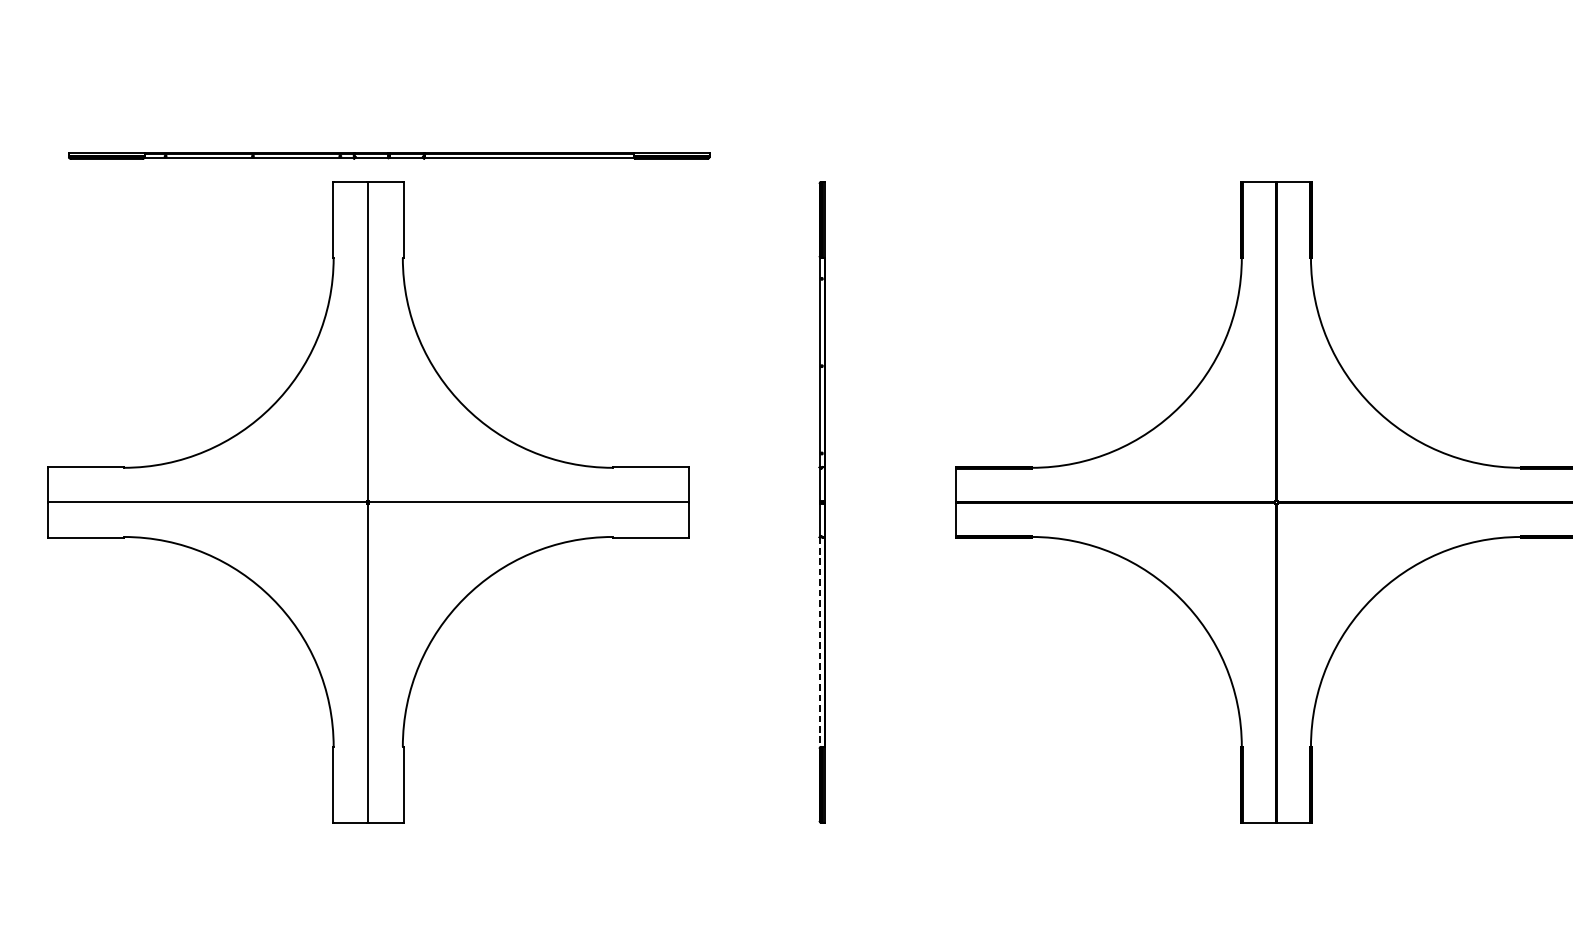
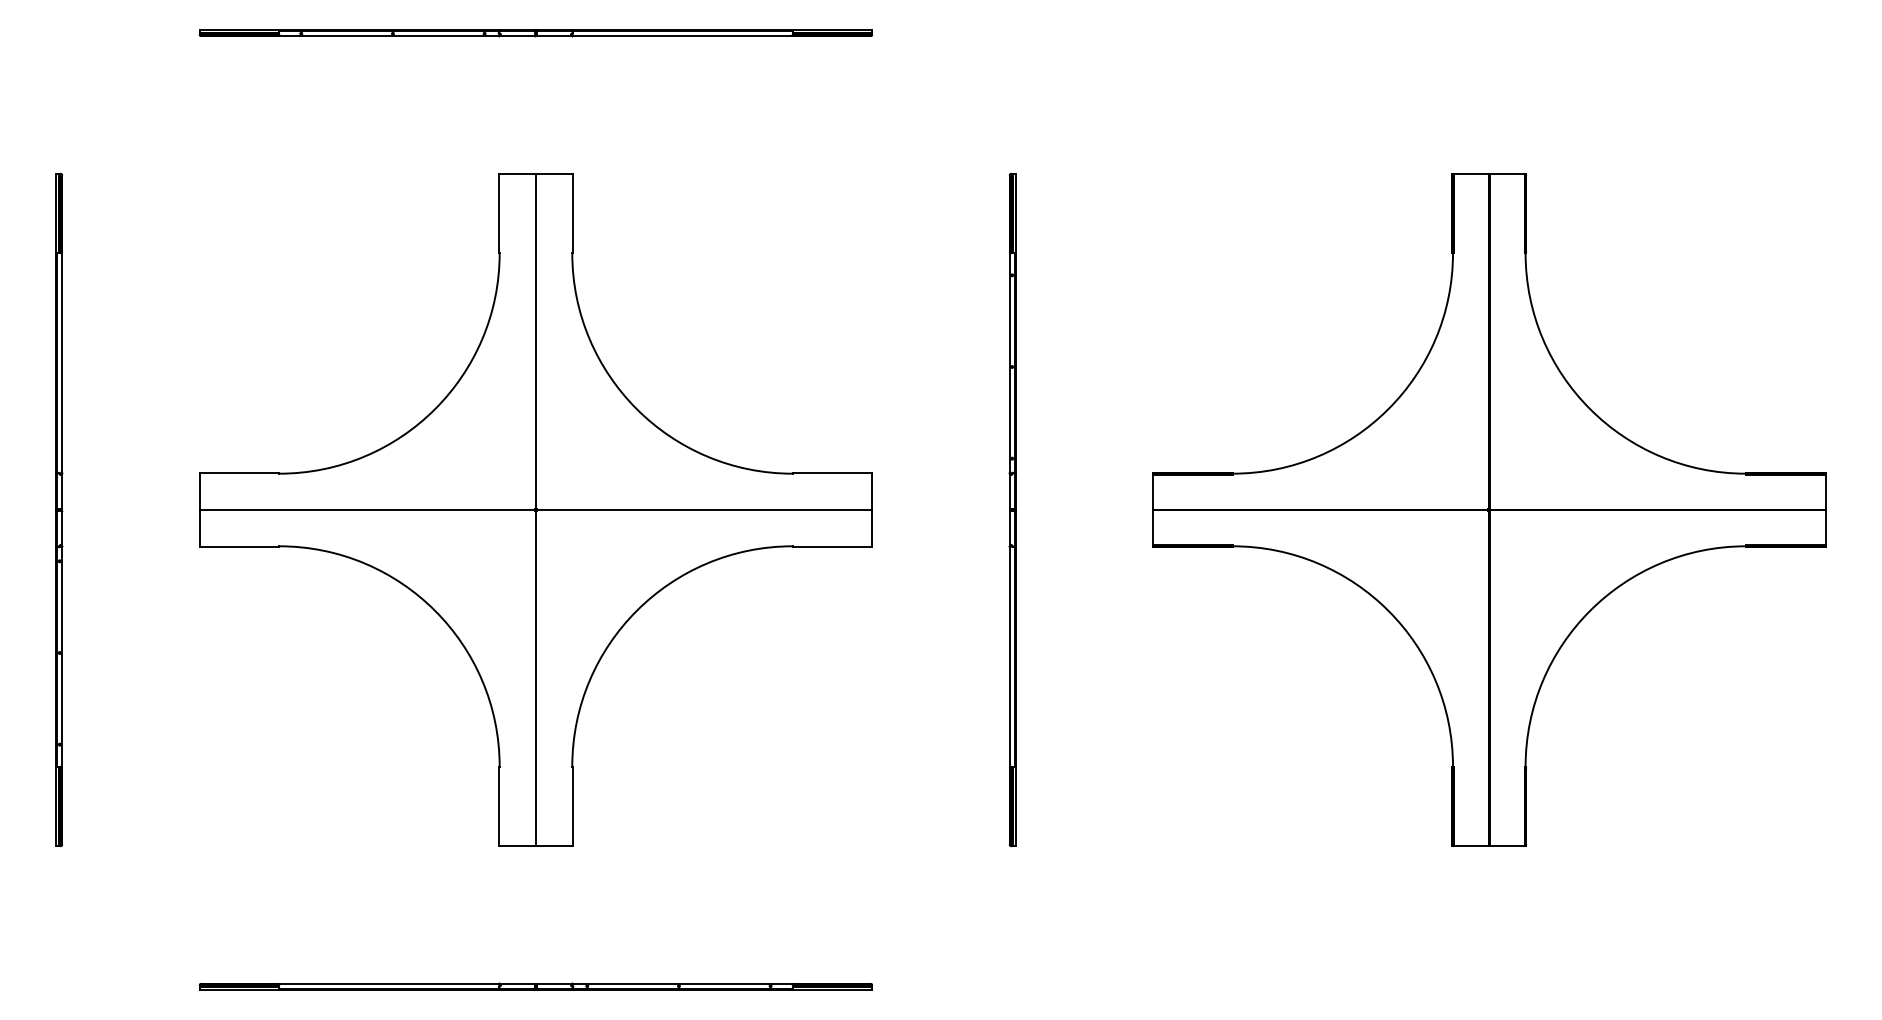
part: (388, 156) -> (535, 33), moved
line: (820, 642) -> (1010, 657), dashed -> solid

